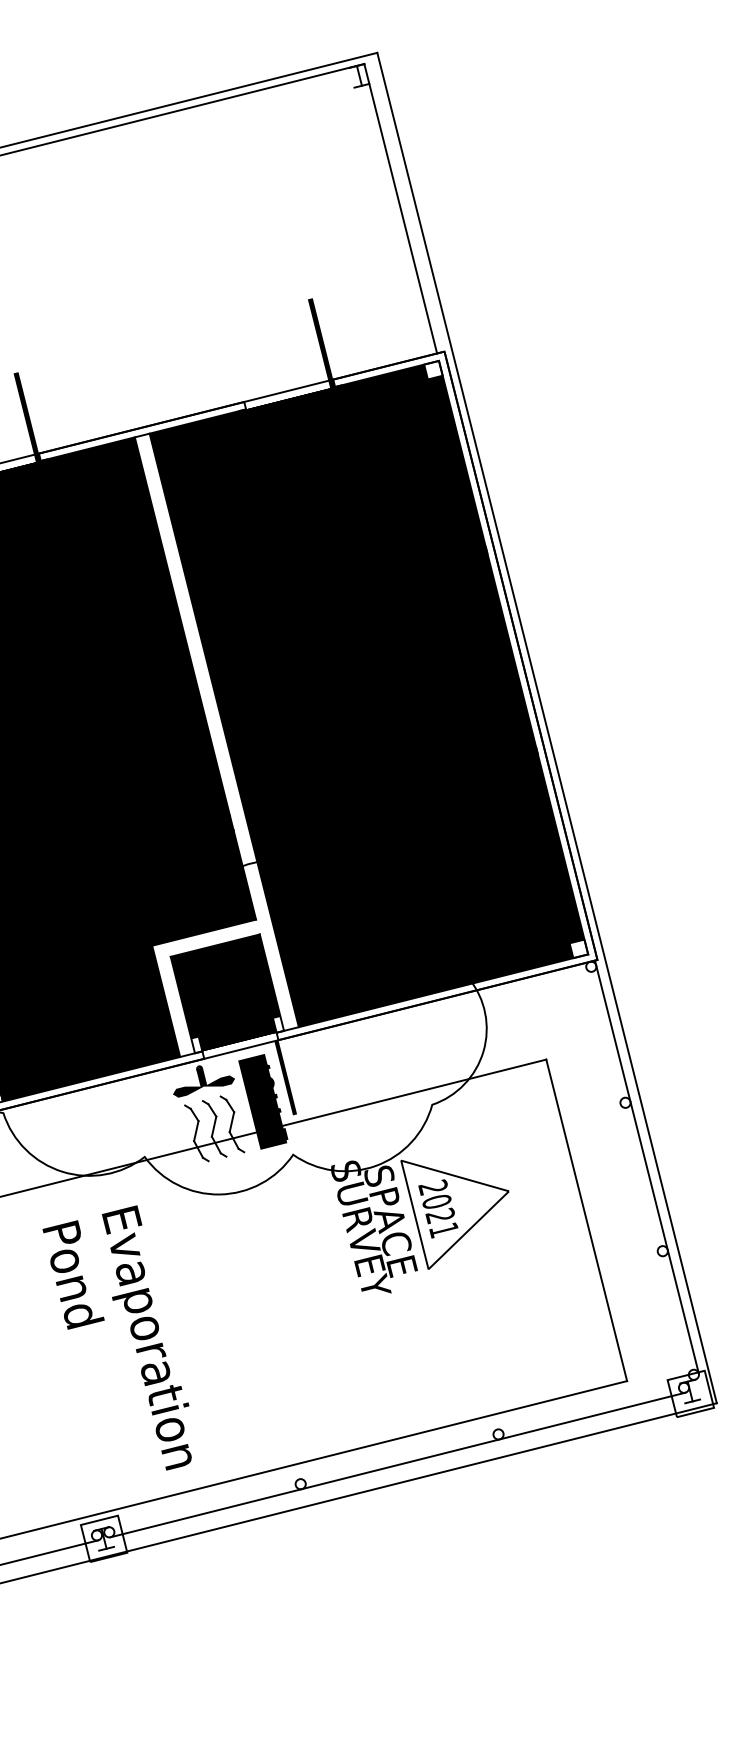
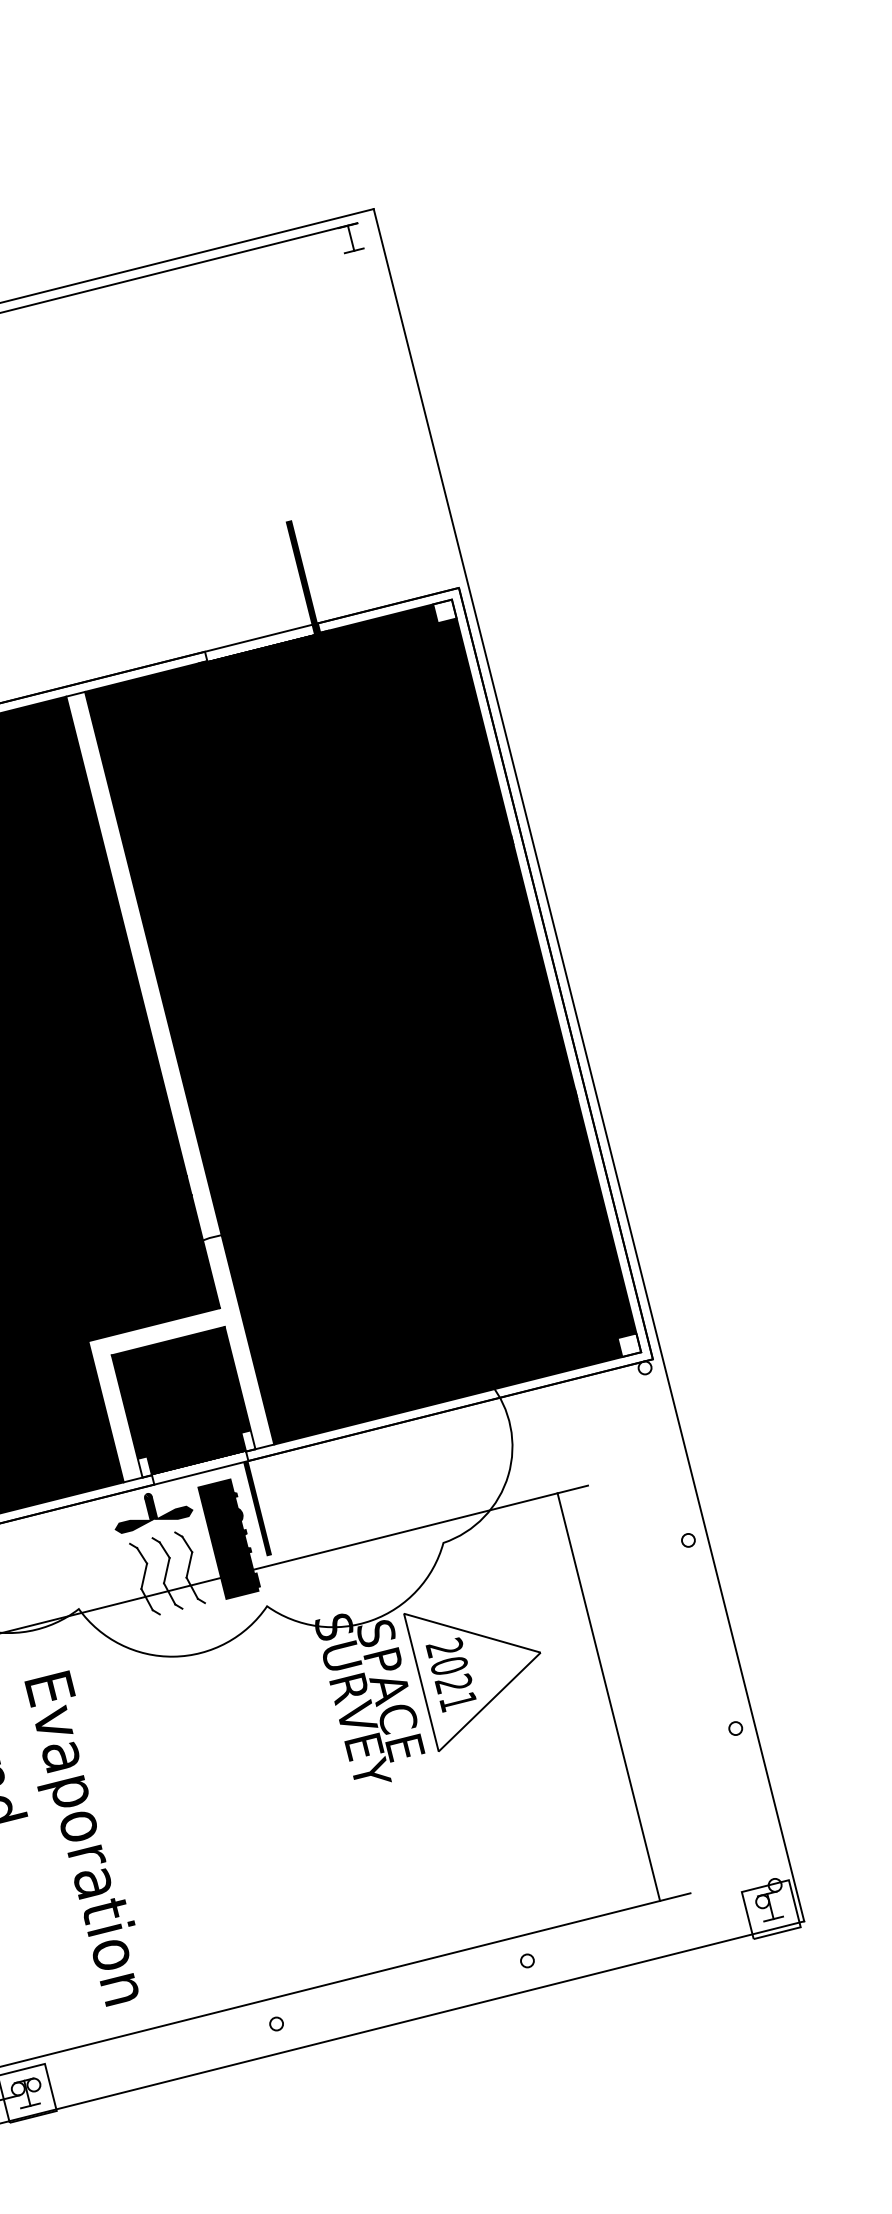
line: (400, 208) -> (403, 406), removed
line: (646, 1166) -> (715, 1621), removed
line: (586, 1220) -> (608, 1697), moved
line: (397, 1464) -> (399, 1999), removed

